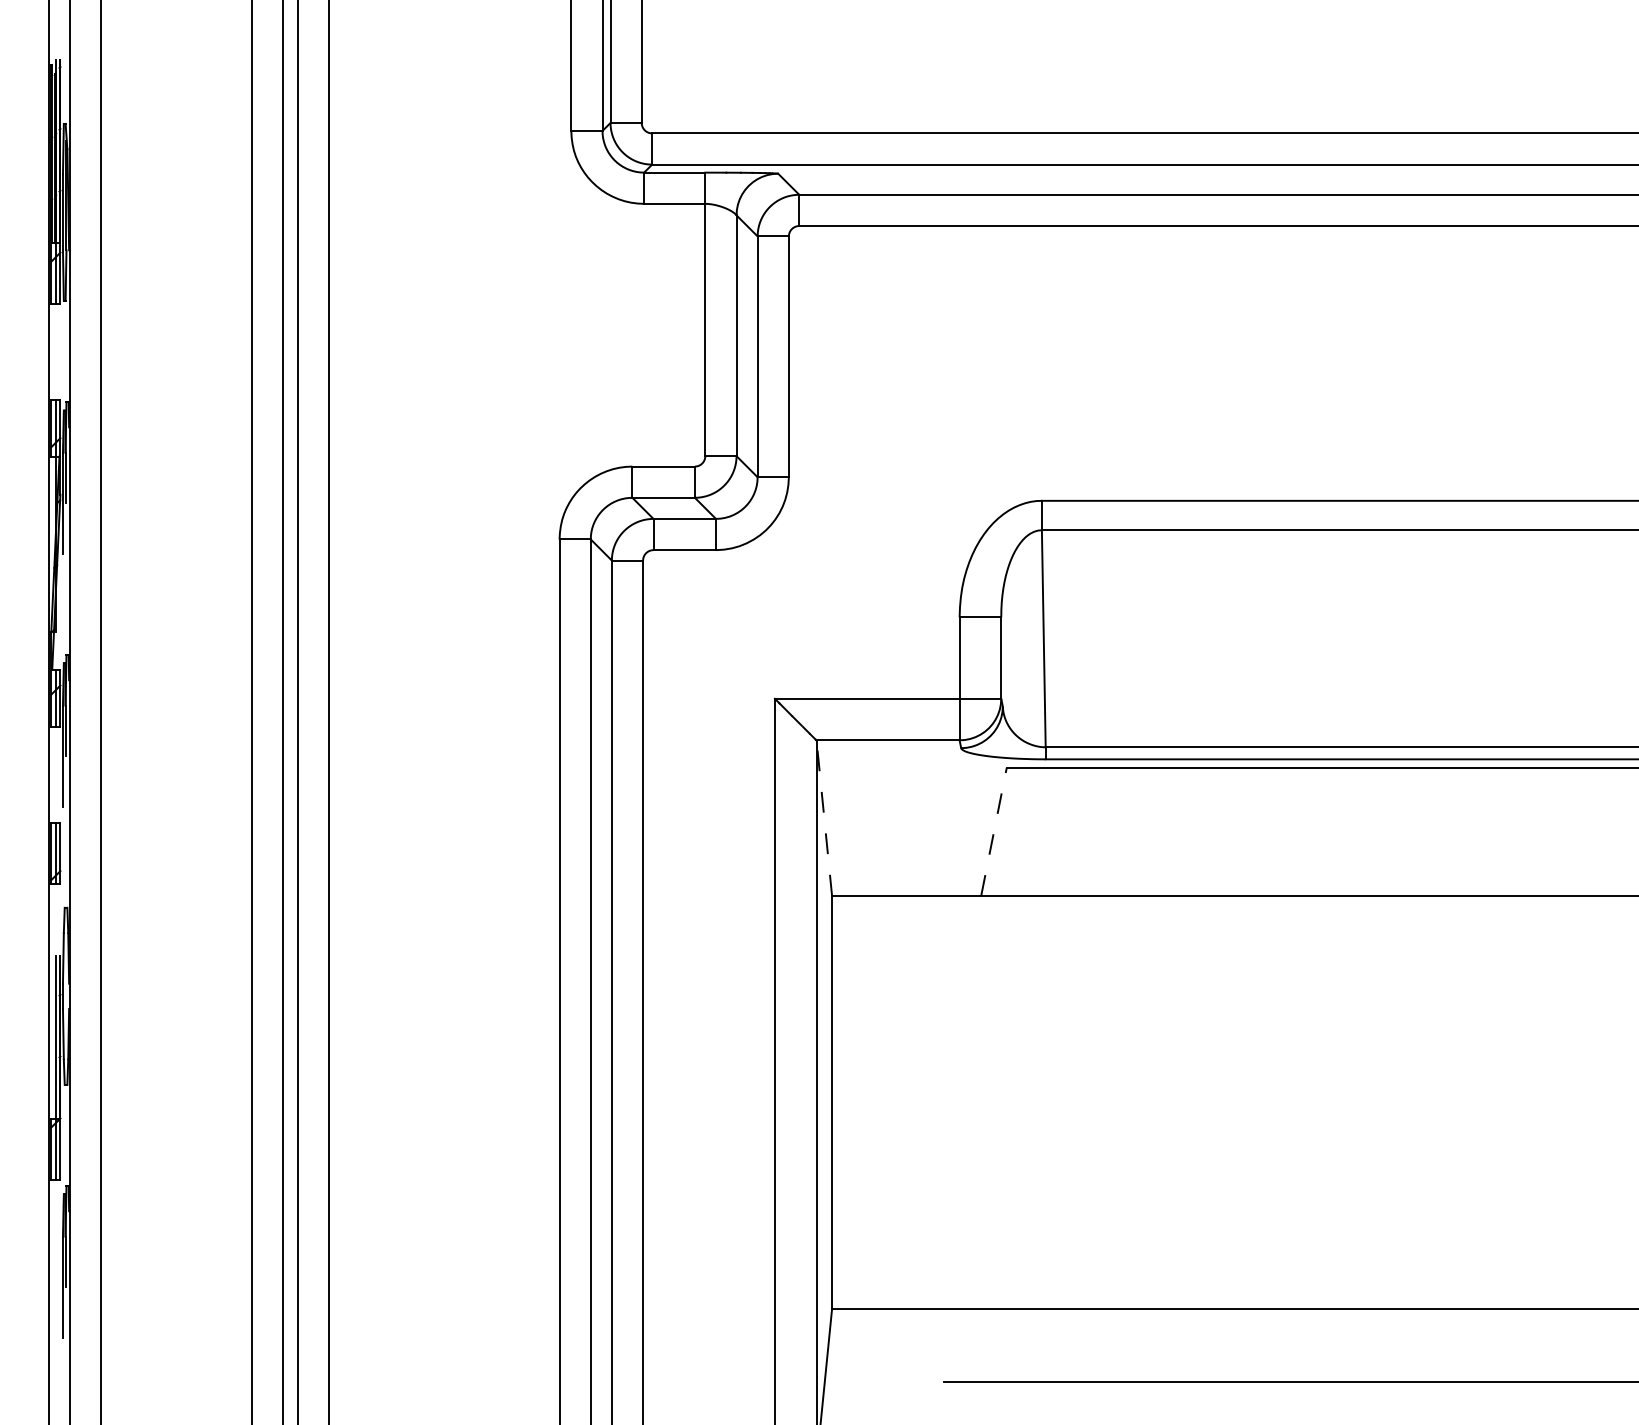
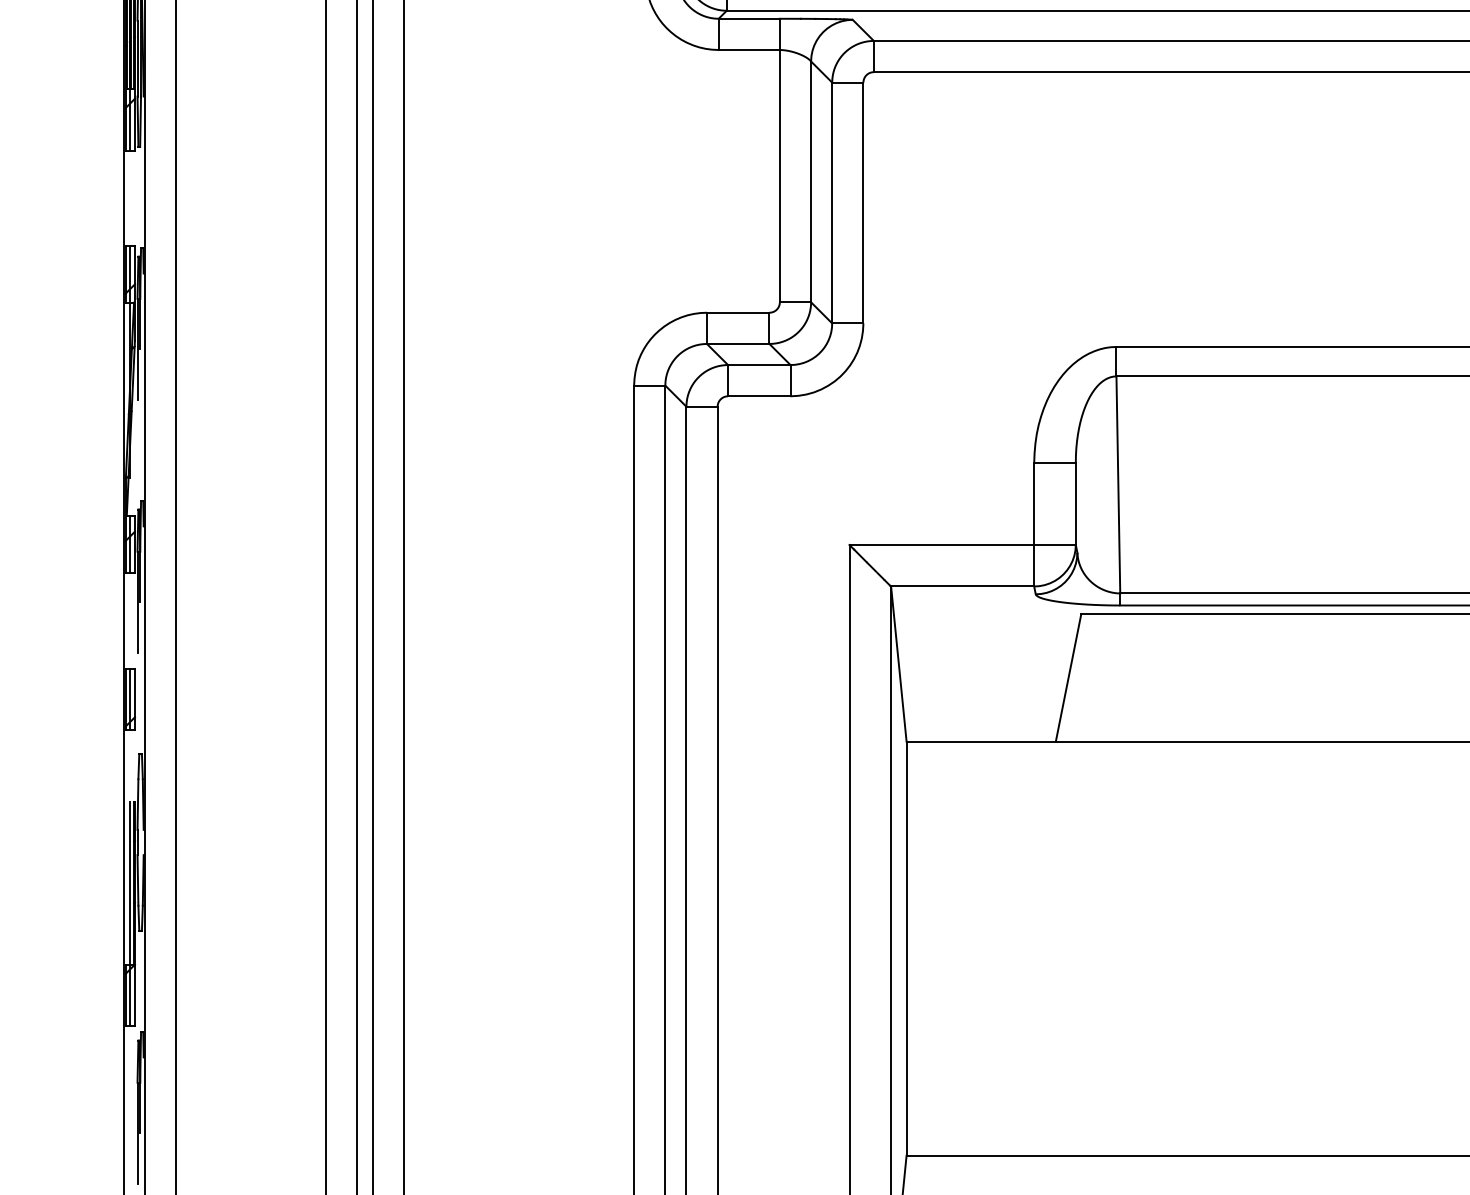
line: (824, 818) -> (899, 664), dashed -> solid
line: (994, 831) -> (1069, 677), dashed -> solid

